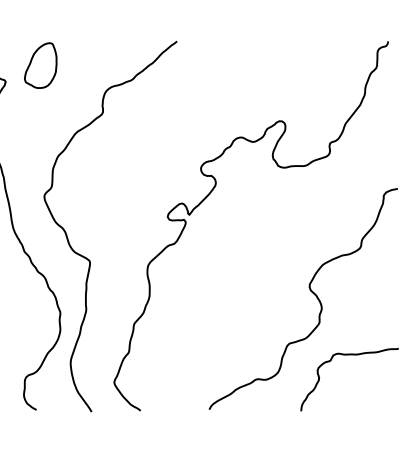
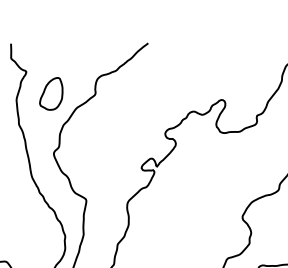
part: (40, 65) -> (51, 93), moved

